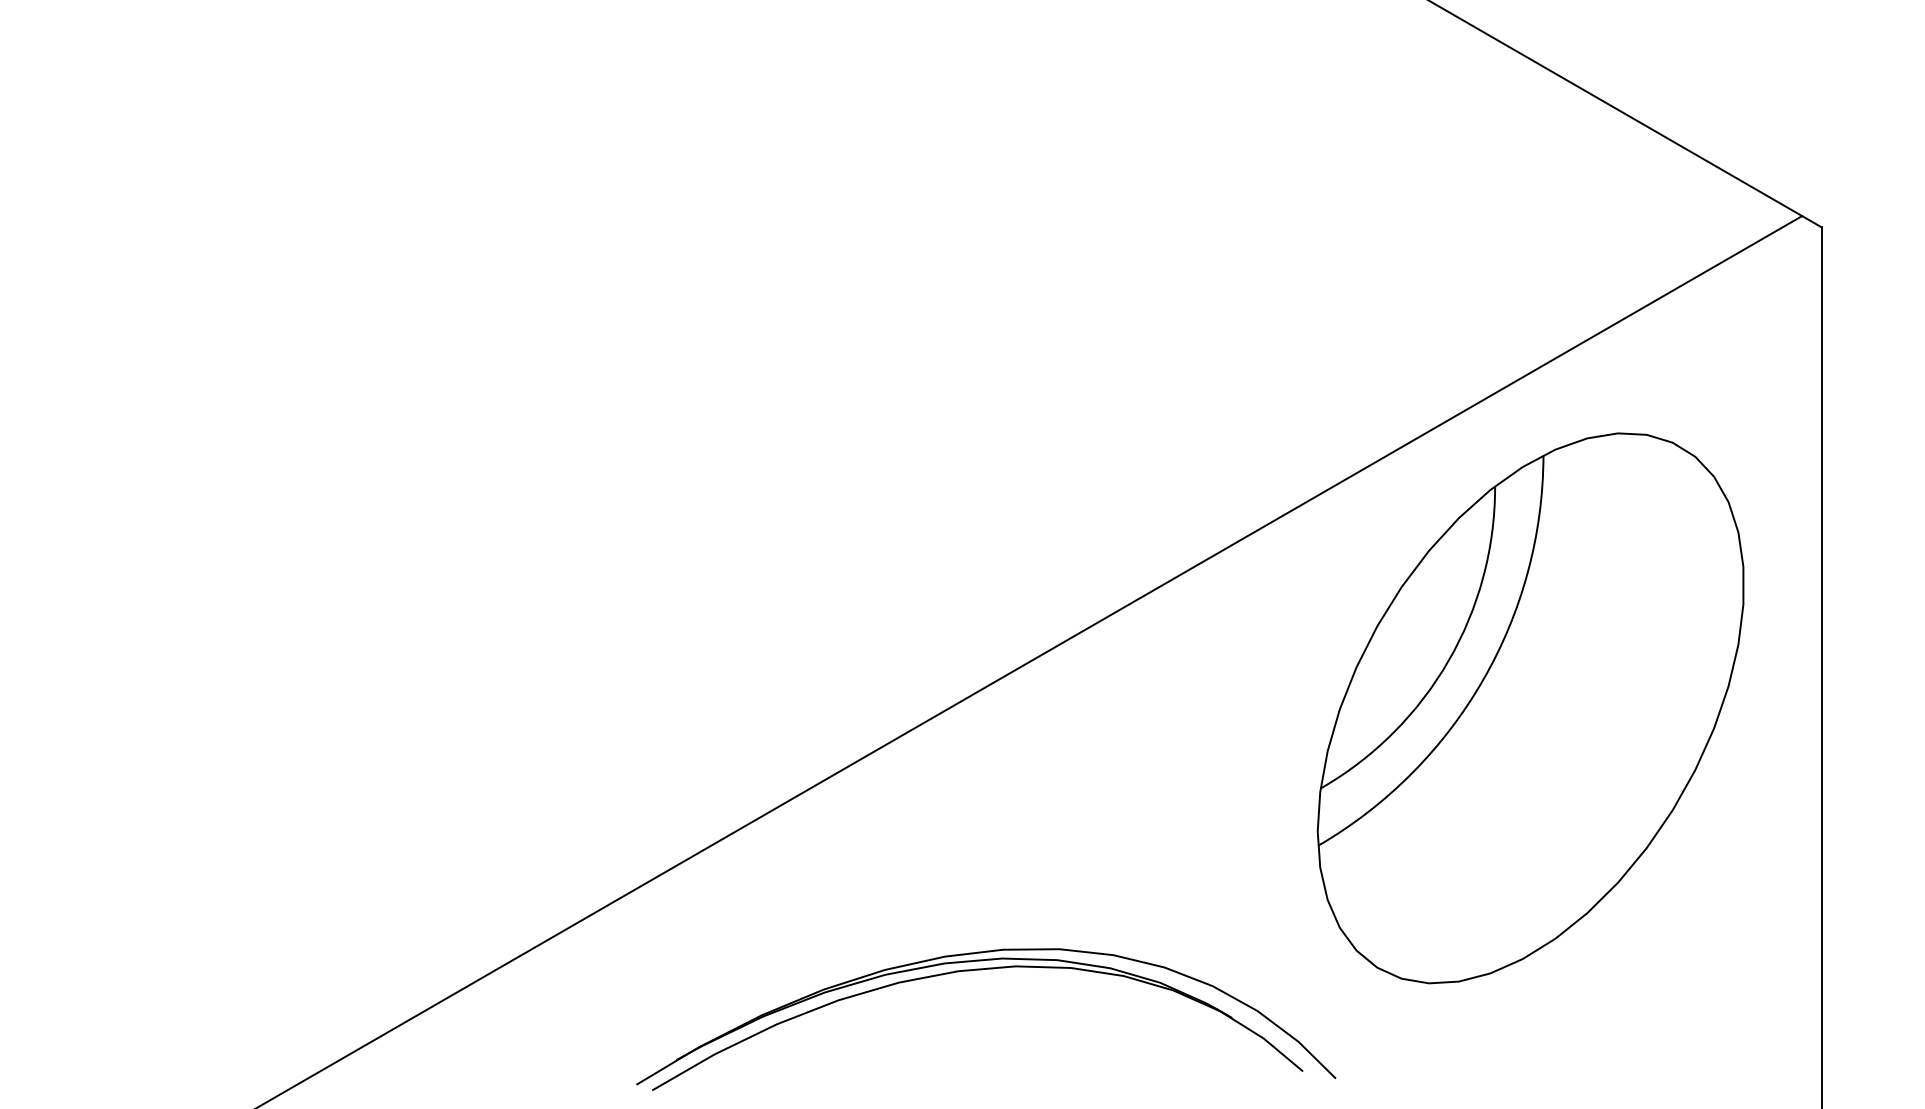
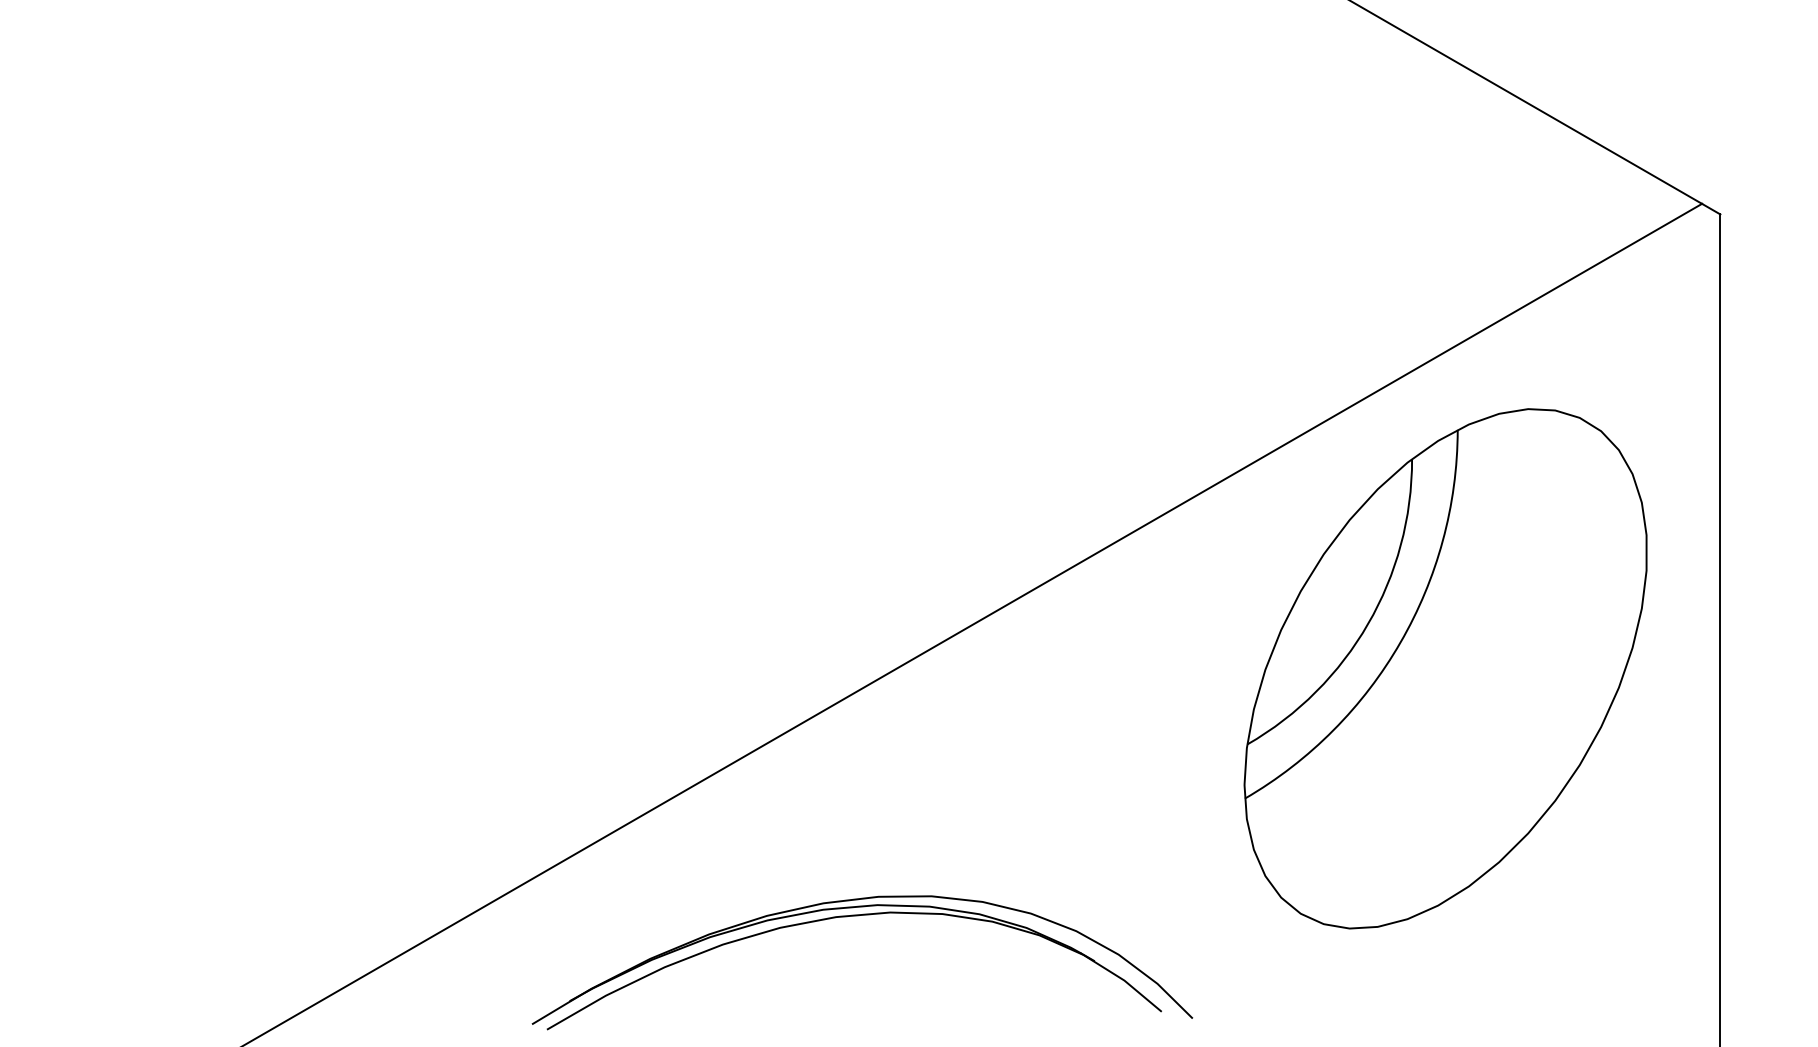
part: (982, 970) -> (858, 916), moved

